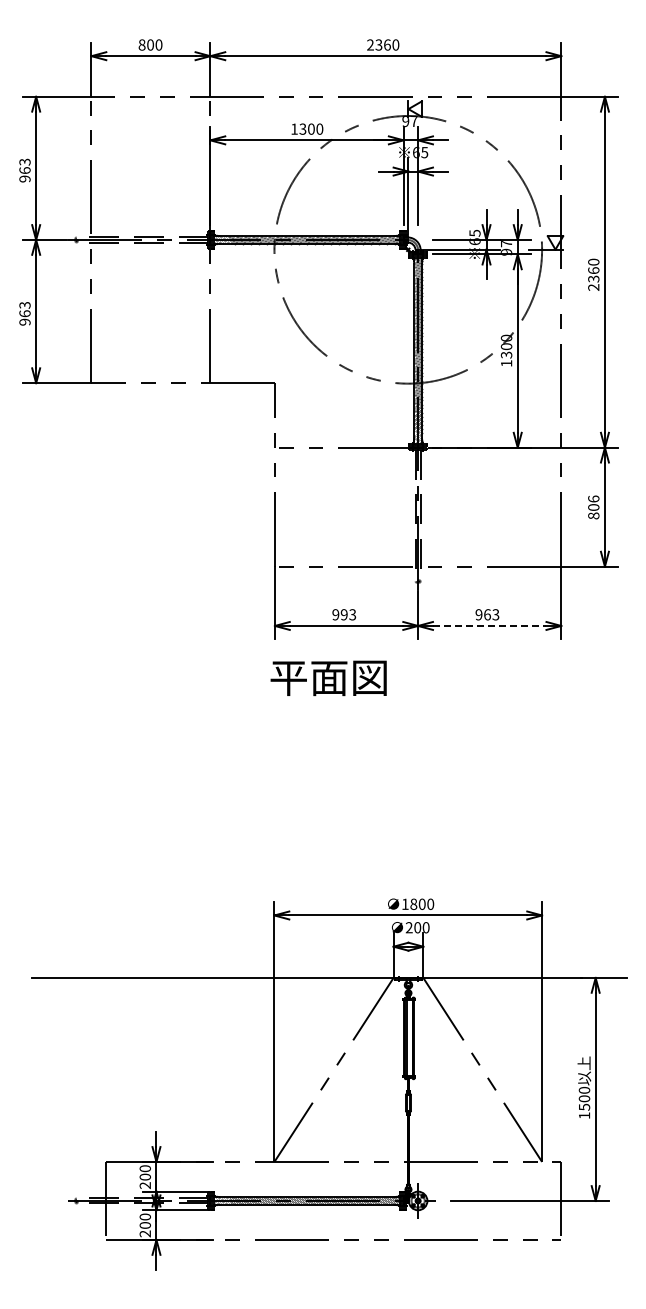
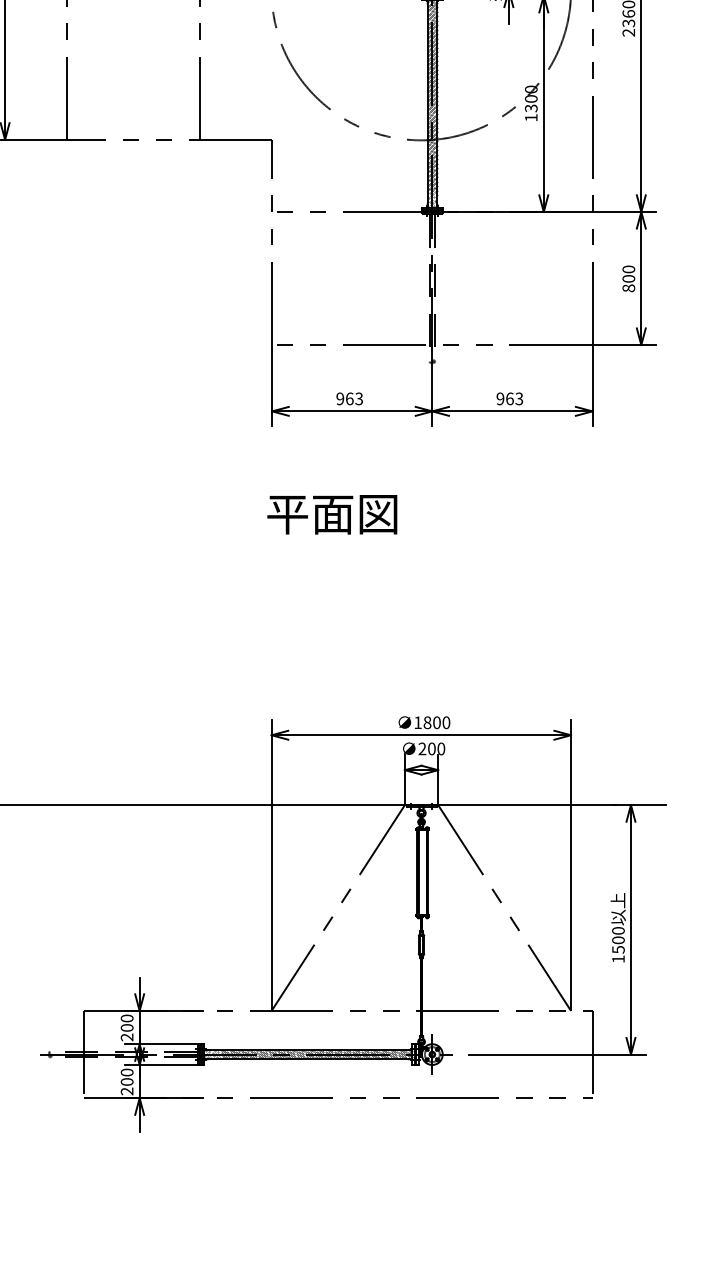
text: (593, 498) -> (628, 268), 806 -> 800
text: (343, 614) -> (348, 398), 993 -> 963
line: (489, 625) -> (512, 410), dashed -> solid
text: (328, 678) -> (332, 514), moved

